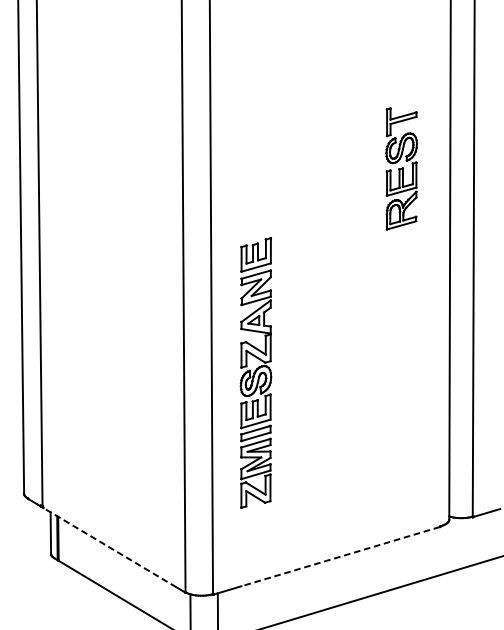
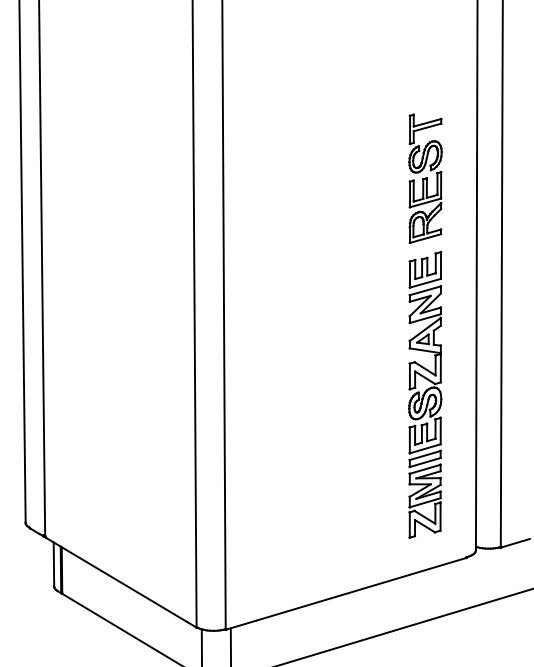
part: (256, 372) -> (425, 394), moved
line: (109, 547) -> (116, 579), dashed -> solid
line: (340, 556) -> (360, 589), dashed -> solid

